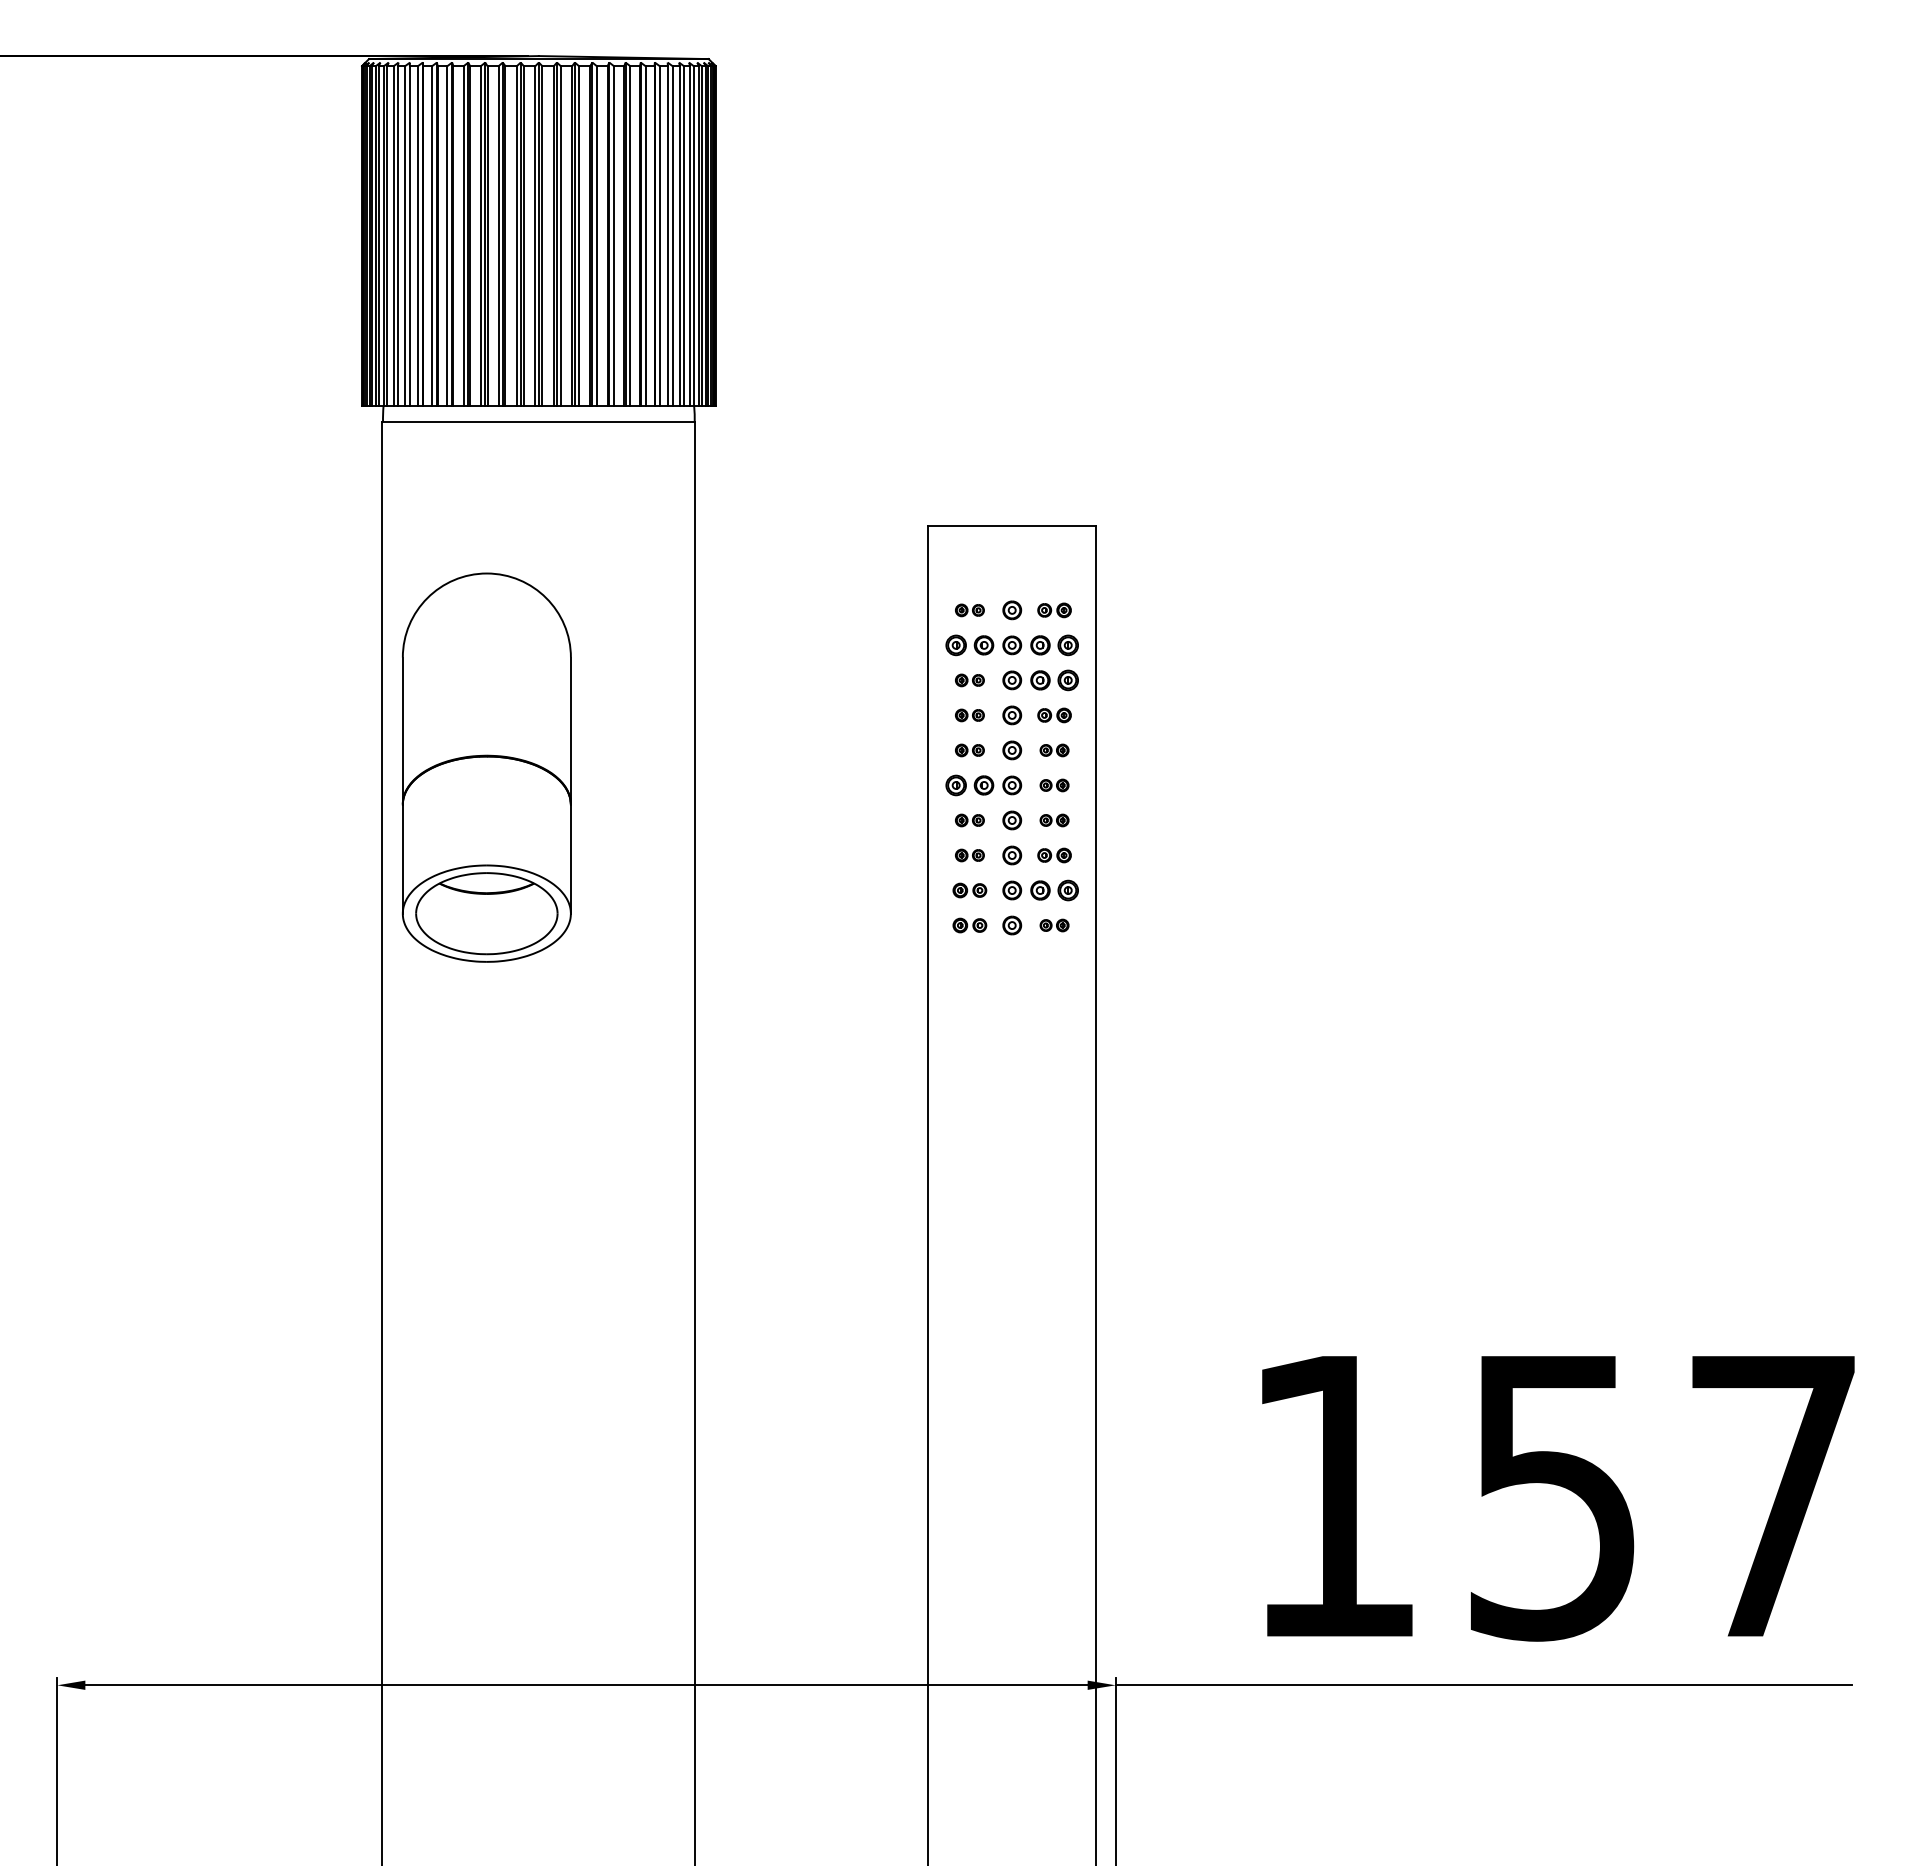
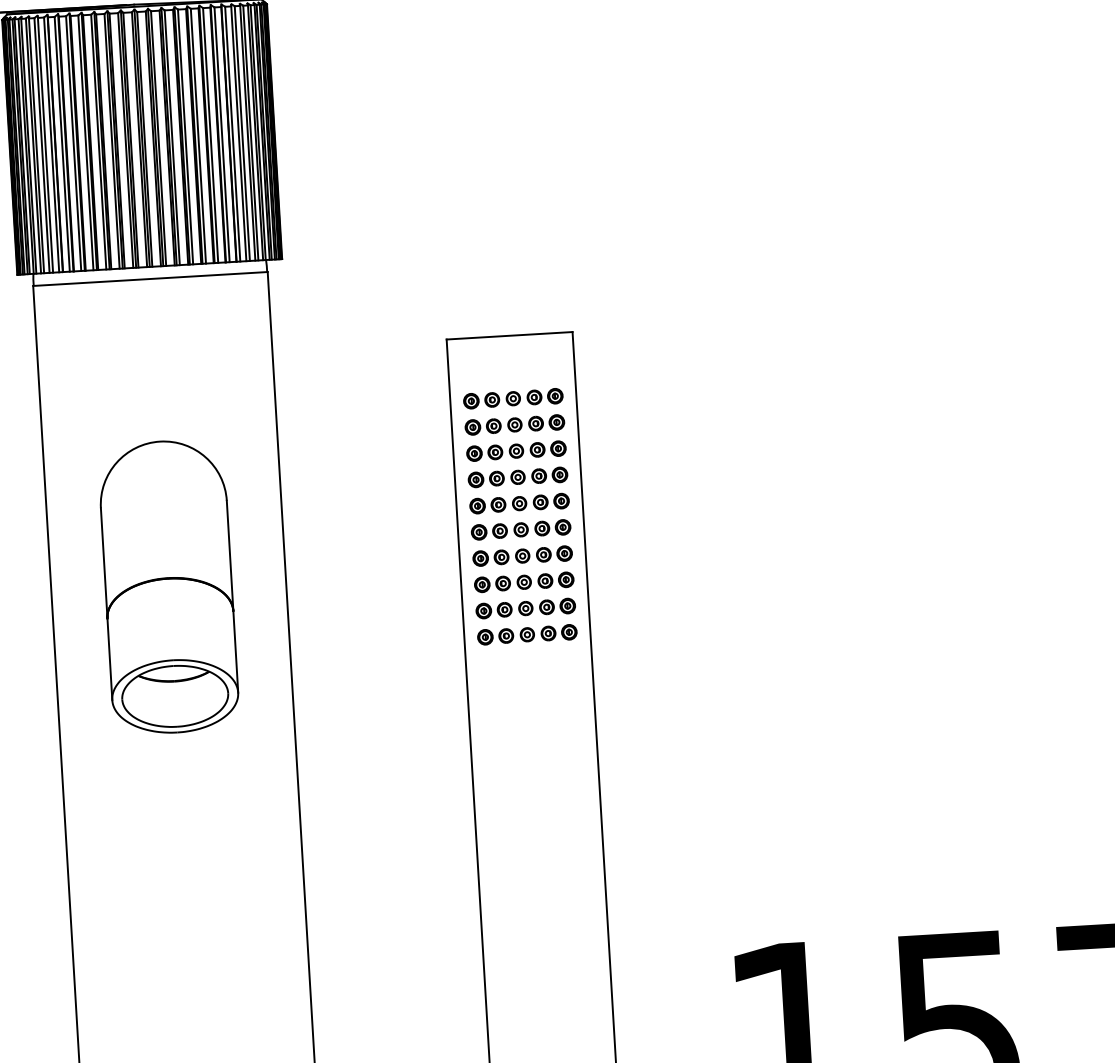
part: (969, 610) -> (481, 400), size x1.67
part: (1054, 610) -> (545, 396), size x1.43
part: (969, 680) -> (484, 453), size x1.67
part: (969, 715) -> (486, 479), size x1.67
part: (1054, 715) -> (549, 475), size x1.43
part: (969, 750) -> (487, 505), size x1.67
part: (1054, 750) -> (551, 501), size x1.67
part: (486, 767) -> (168, 586), moved
part: (1054, 785) -> (552, 528), size x1.67
part: (969, 820) -> (490, 558), size x1.67
part: (1054, 820) -> (554, 554), size x1.67
part: (969, 855) -> (492, 584), size x1.67
part: (1054, 855) -> (555, 580), size x1.43
part: (969, 890) -> (493, 610), size x1.43
part: (969, 925) -> (495, 636), size x1.43
part: (1054, 925) -> (559, 632), size x1.67

